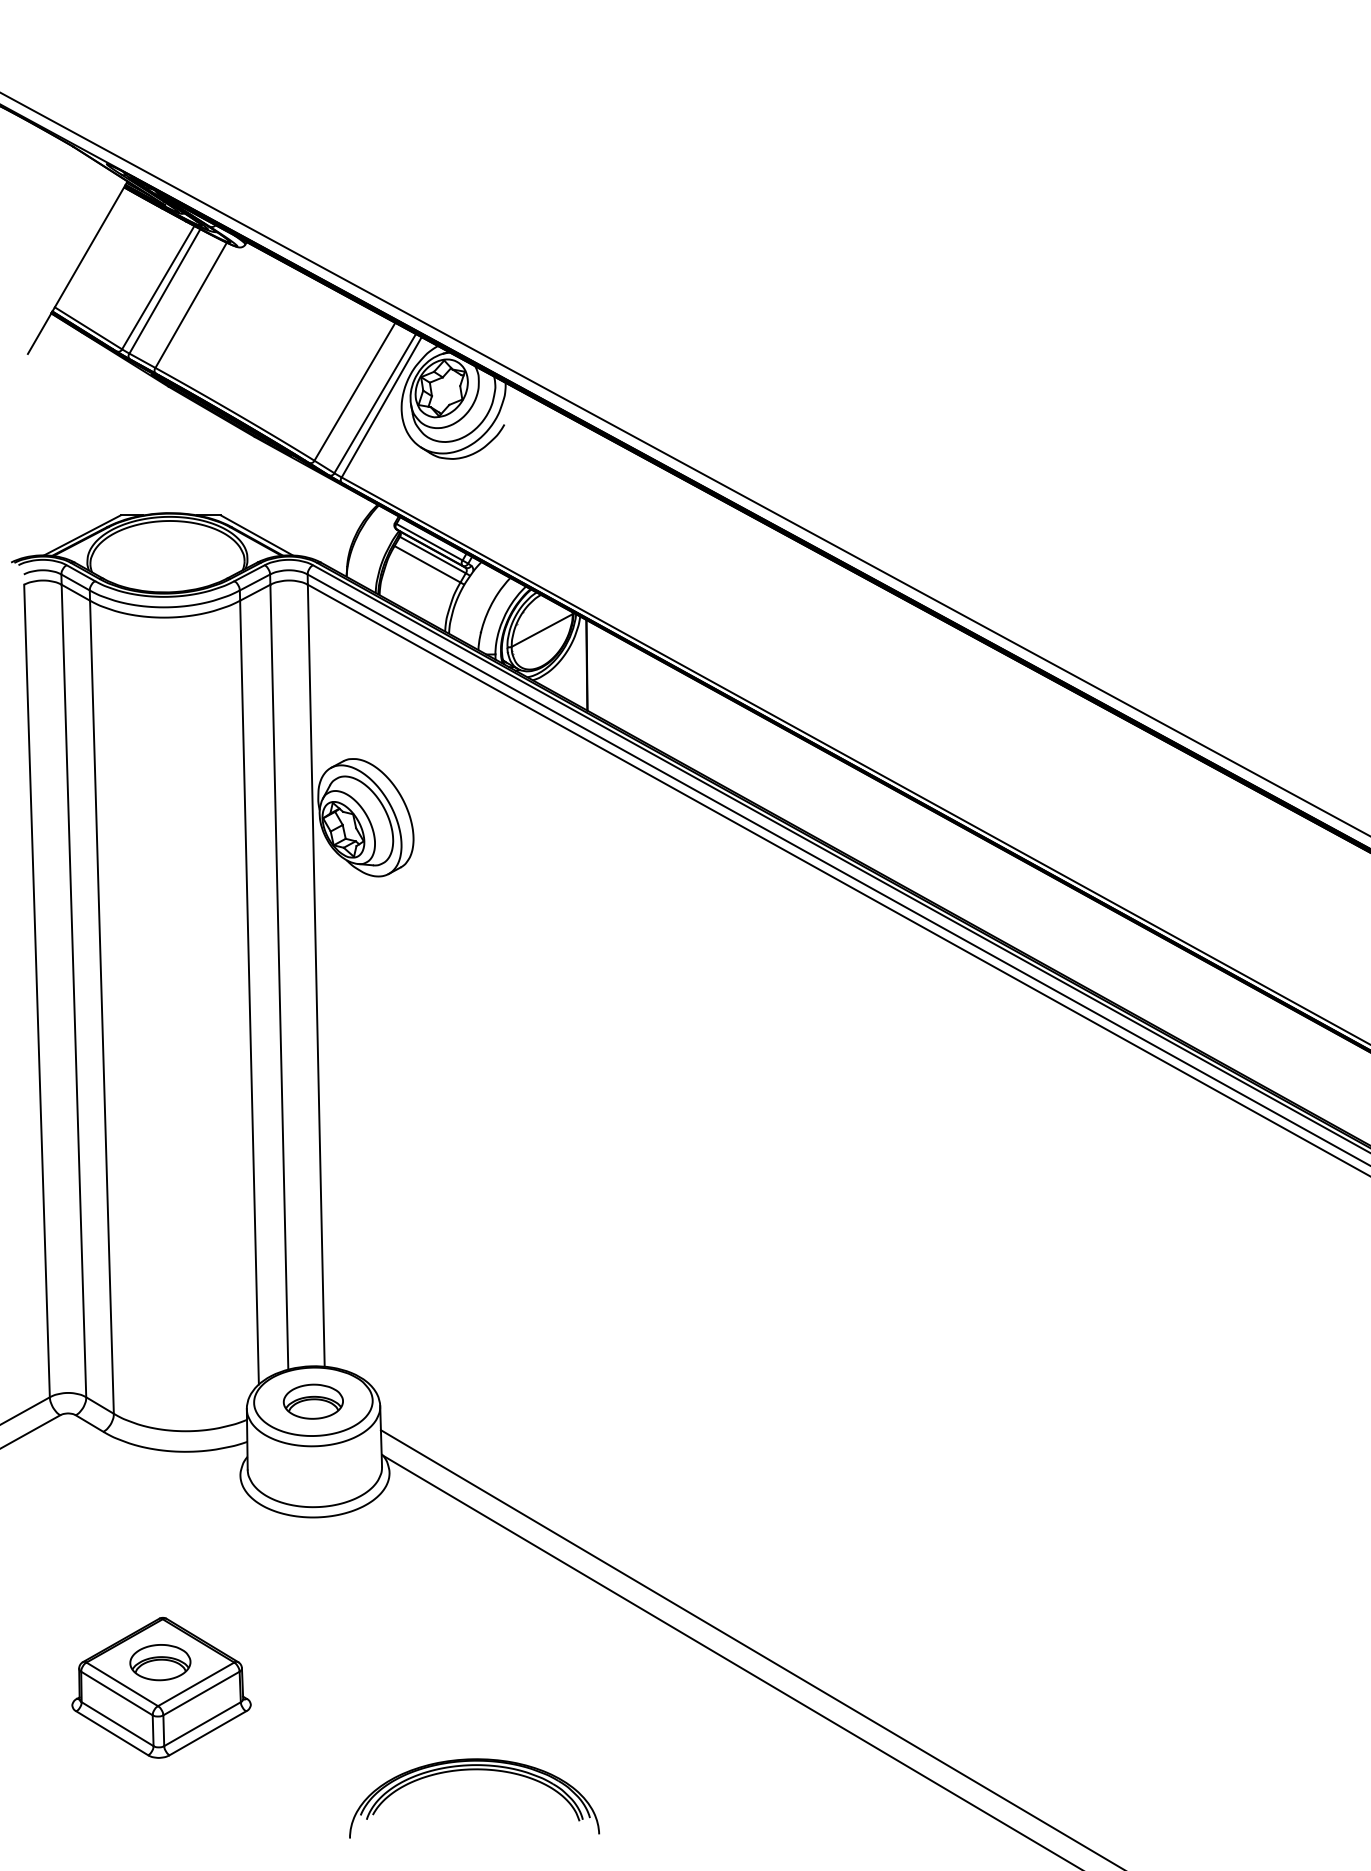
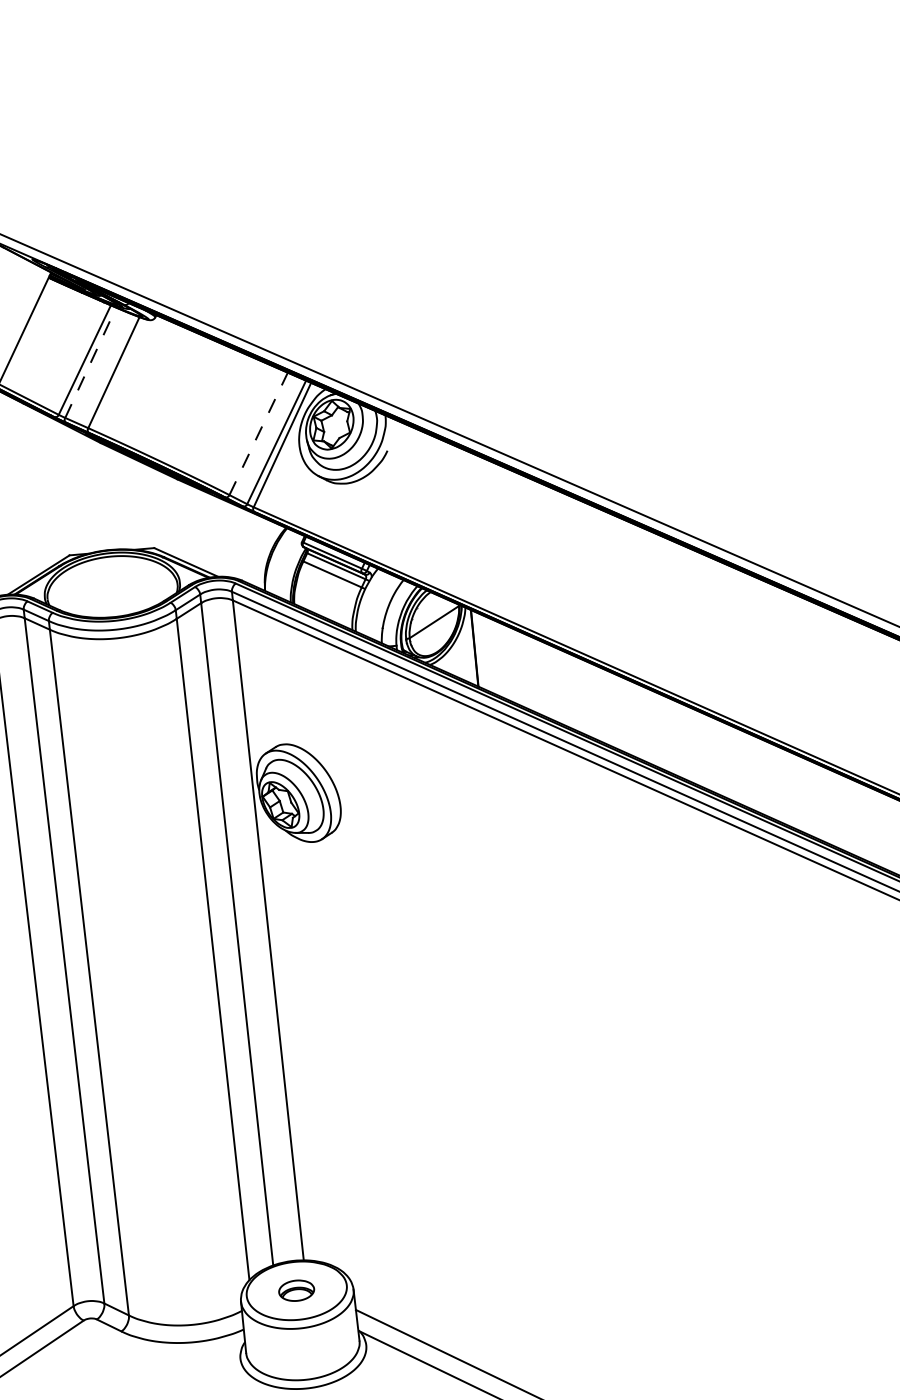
line: (164, 291) -> (90, 362), solid -> dashed
line: (354, 391) -> (258, 433), solid -> dashed
part: (312, 1401) -> (295, 1290), size x0.7

